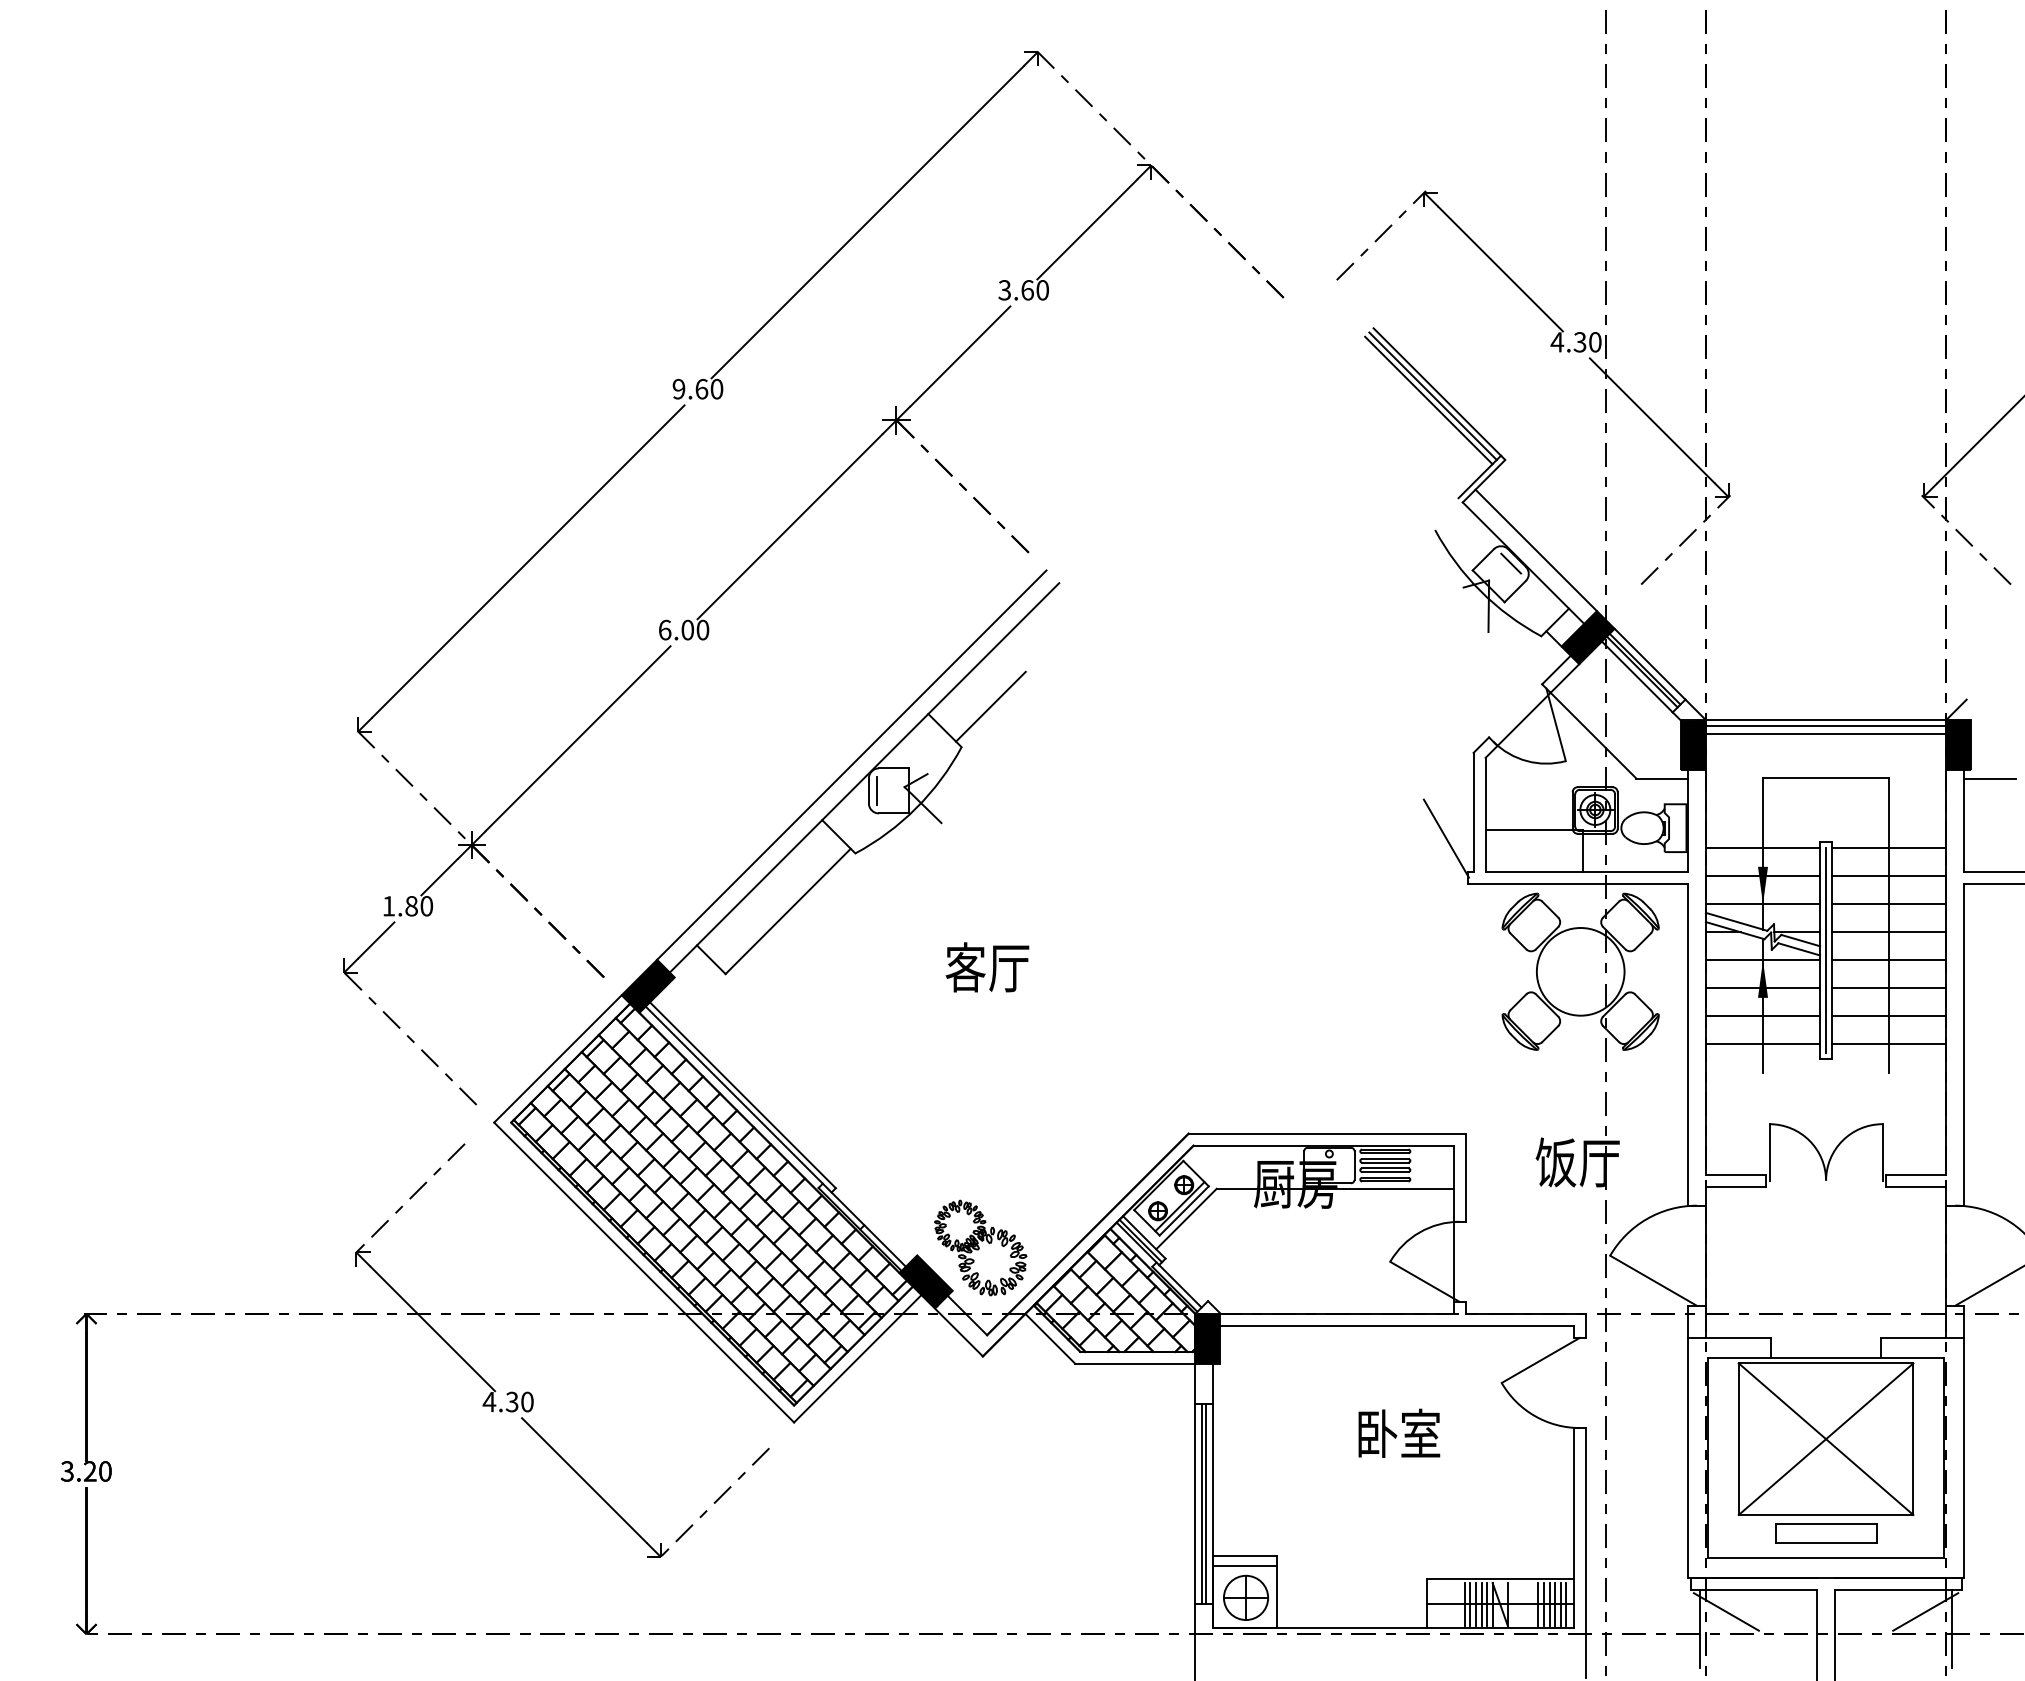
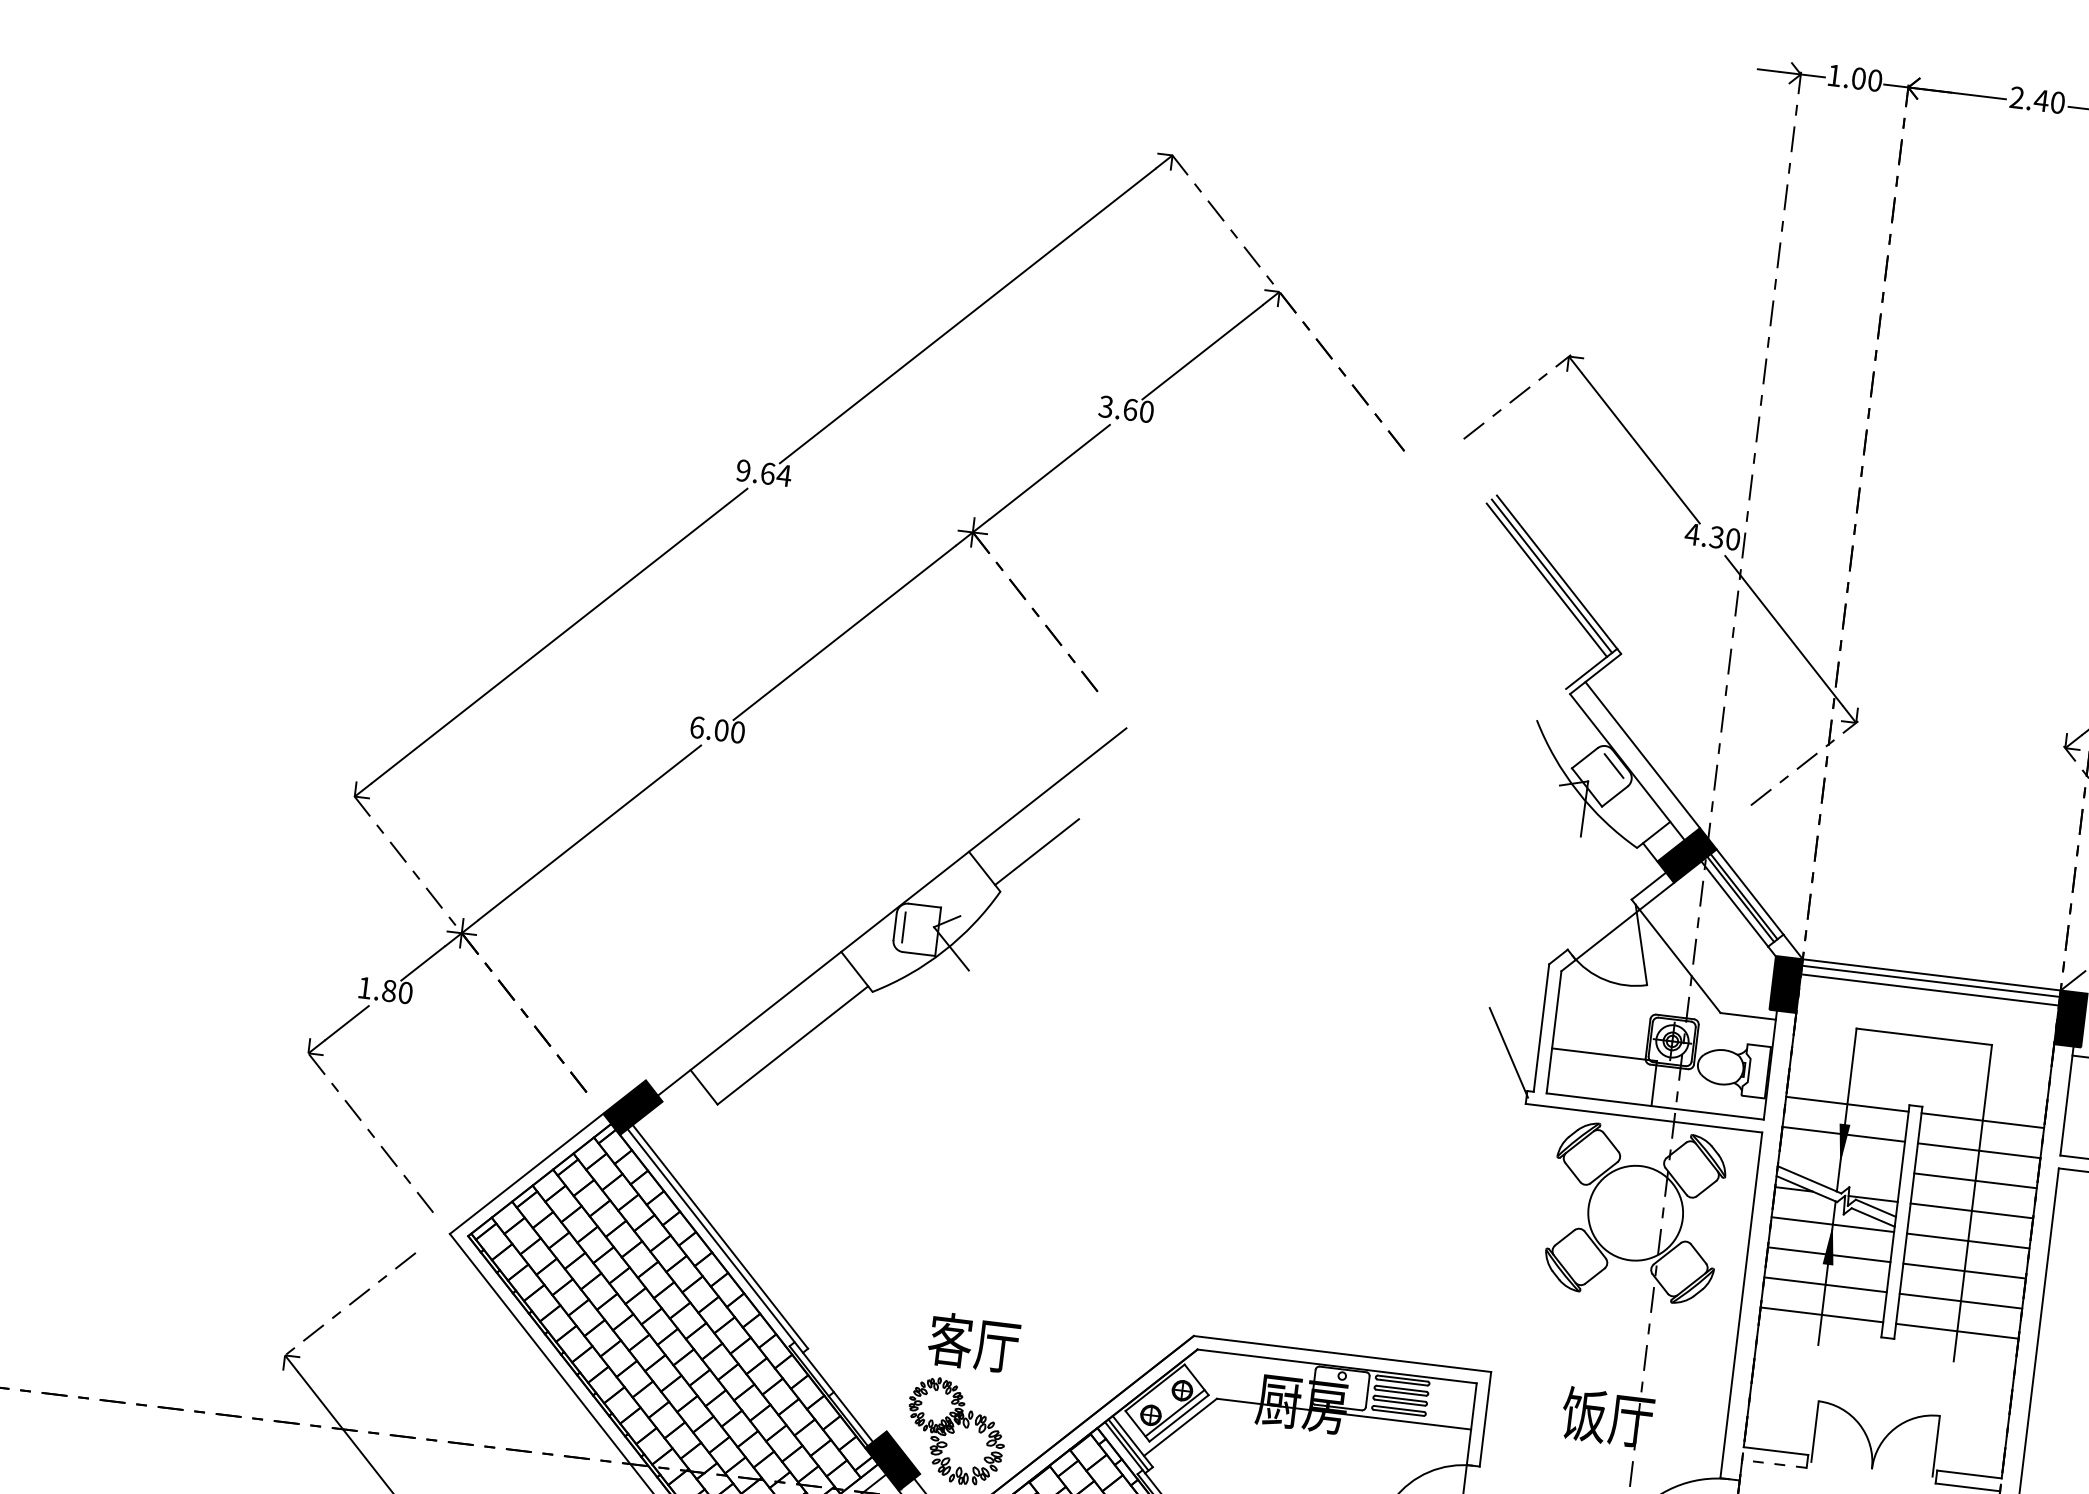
text: (716, 389) -> (783, 475), 9.60 -> 9.64
line: (851, 764) -> (879, 895), removed
line: (1762, 904) -> (1839, 1164), removed
line: (1826, 950) -> (1902, 1222), removed
text: (987, 967) -> (973, 1342), moved
line: (1735, 1186) -> (1773, 1463), solid -> dashed

